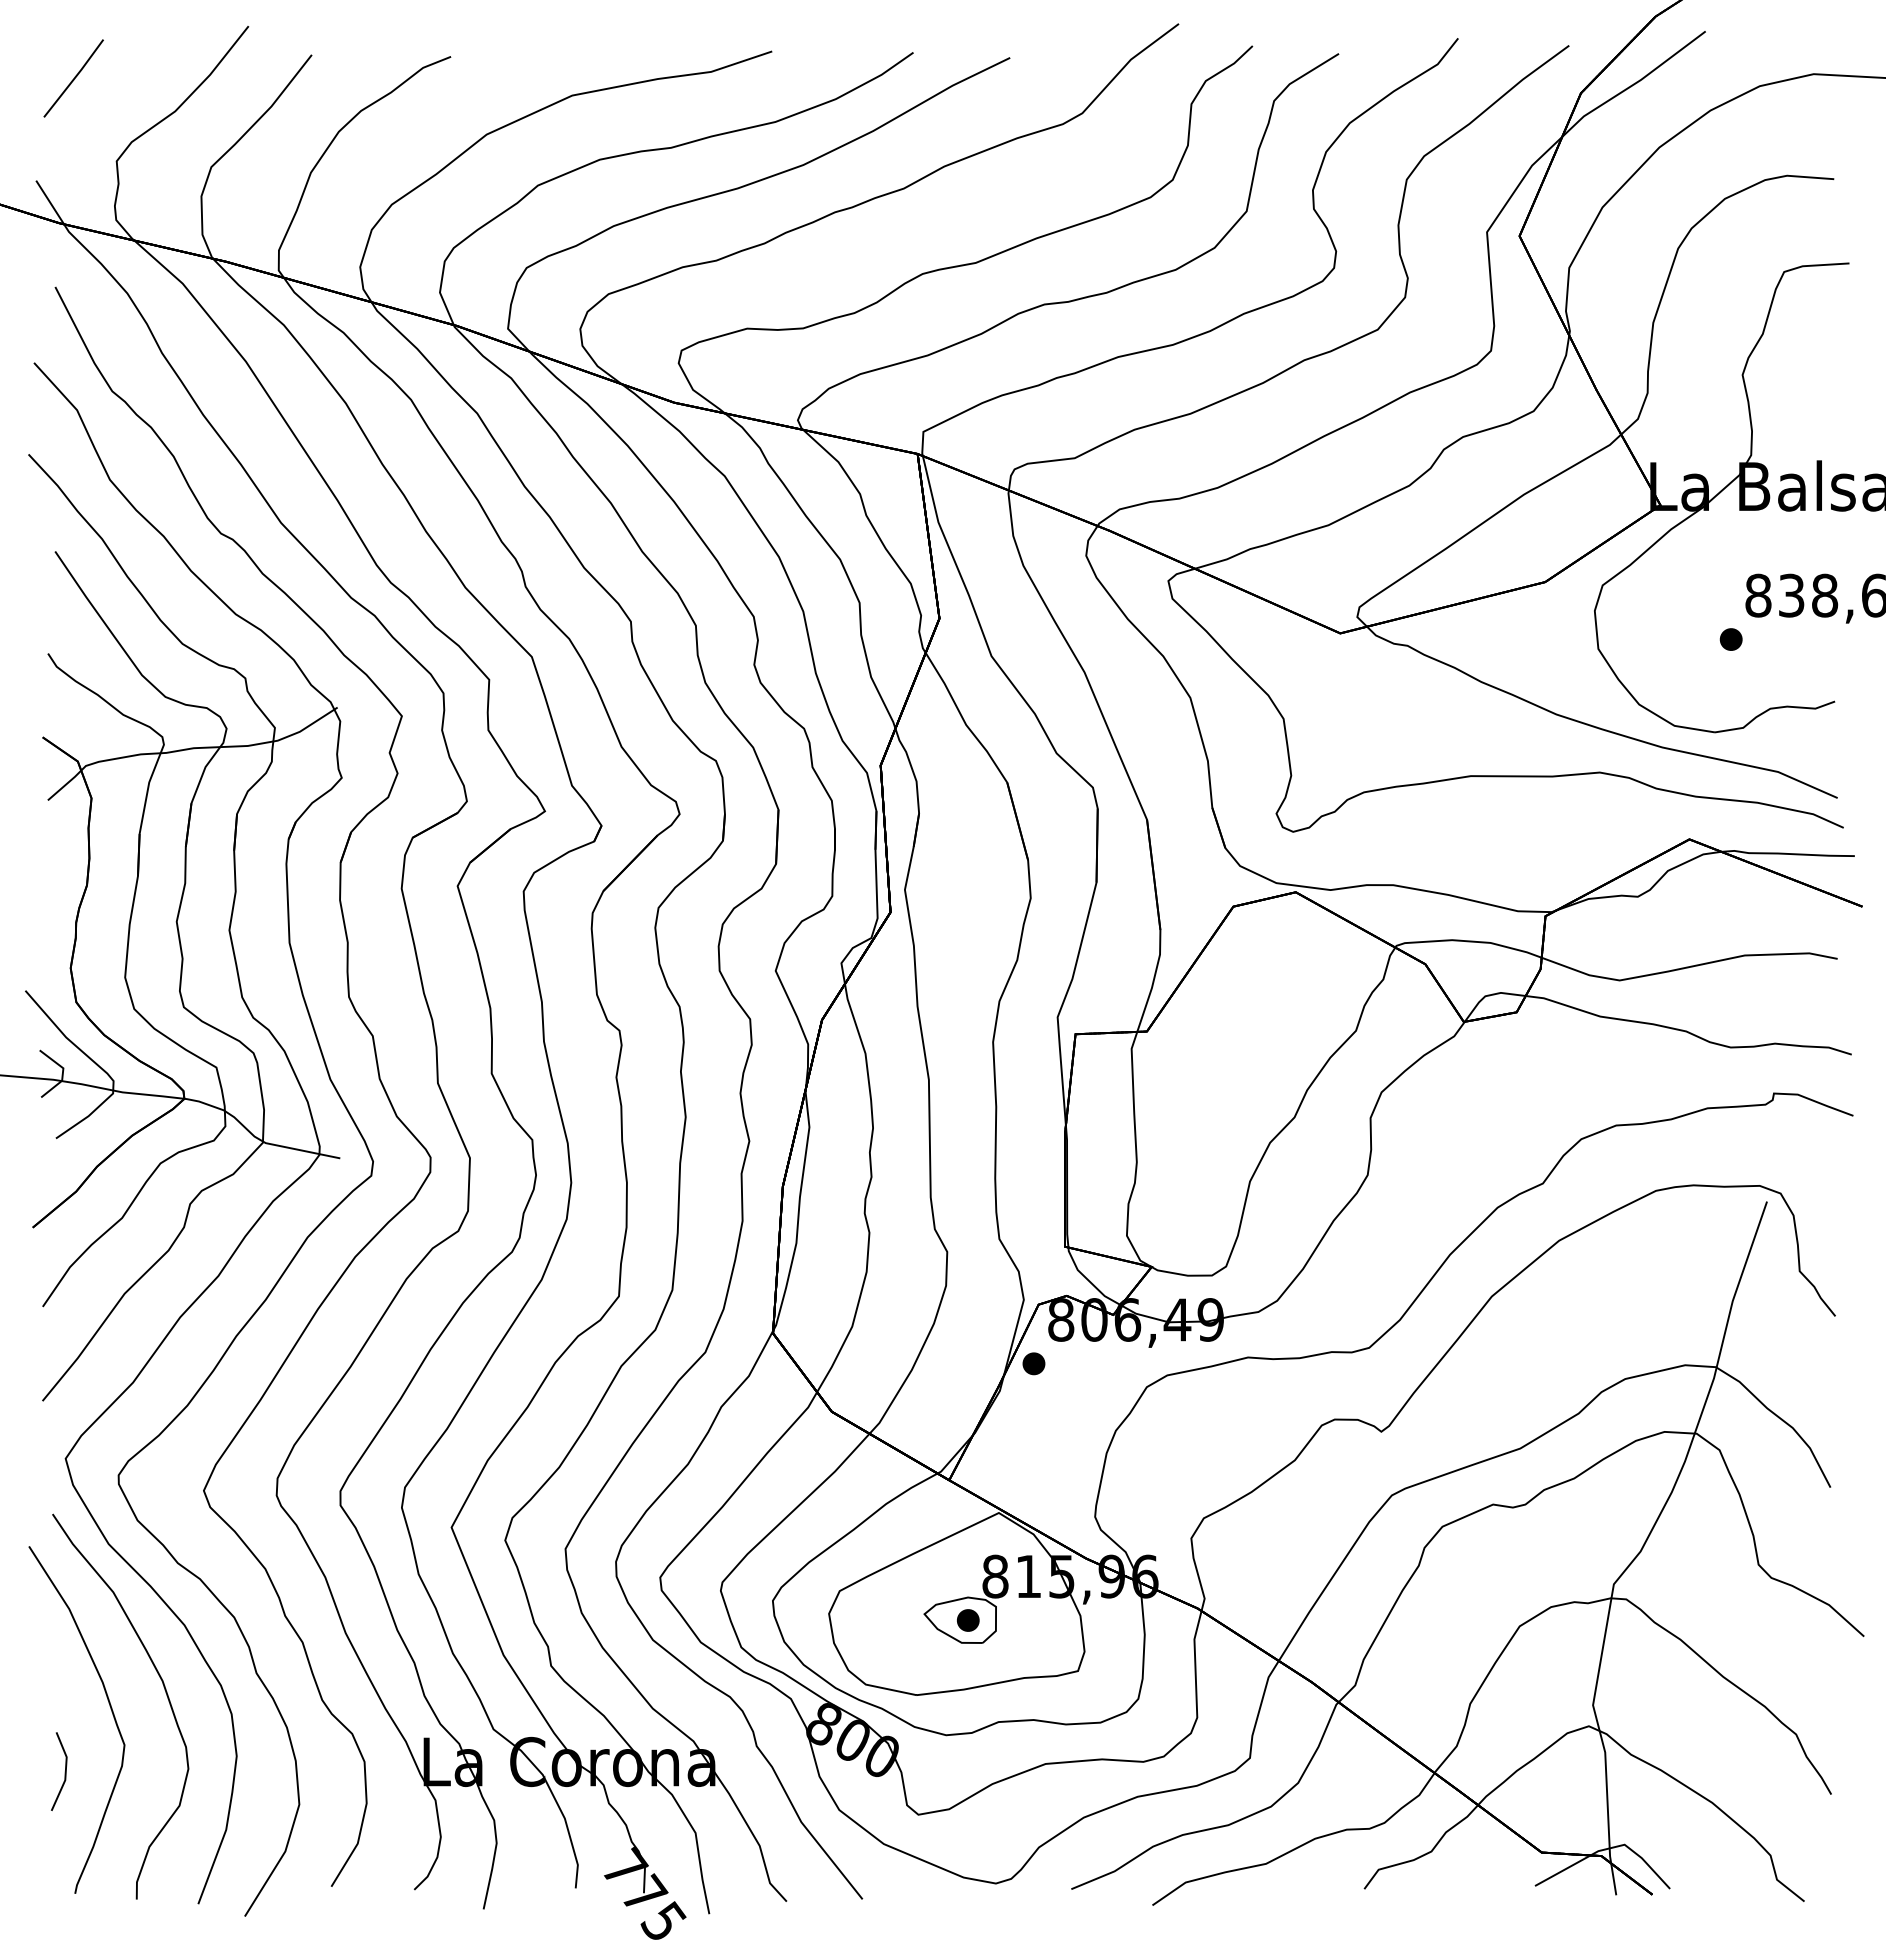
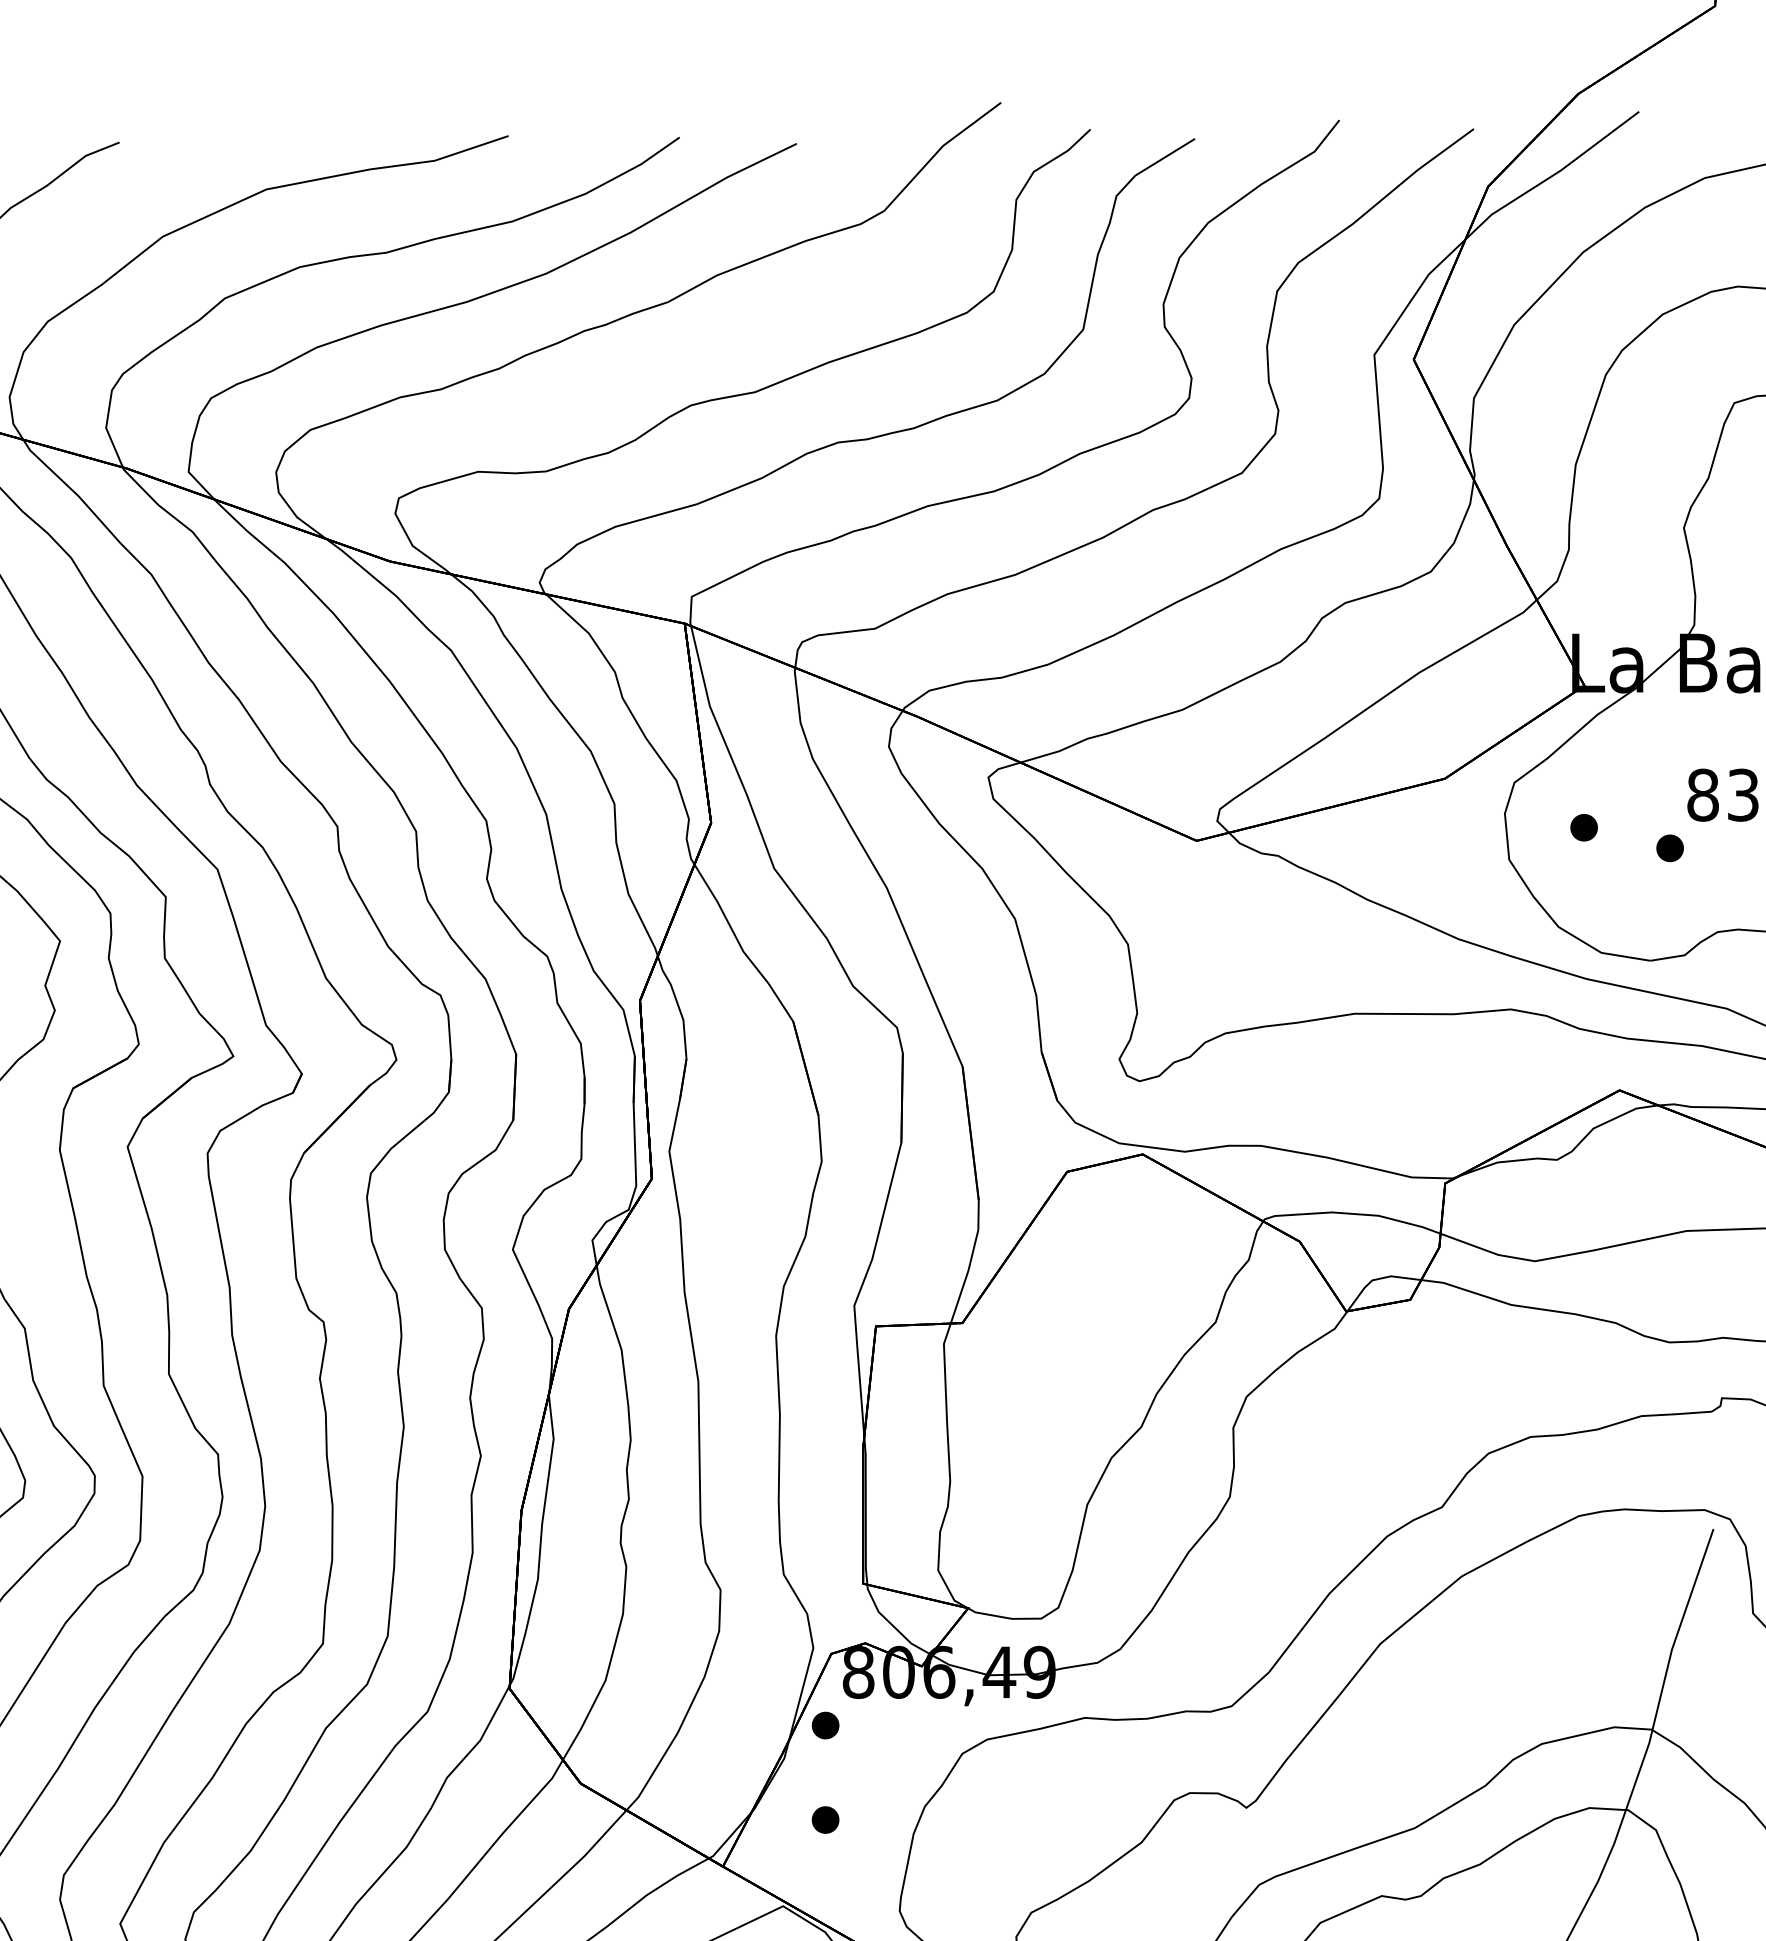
part: (1659, 622) -> (1583, 827), added
part: (1033, 1441) -> (825, 1819), added

